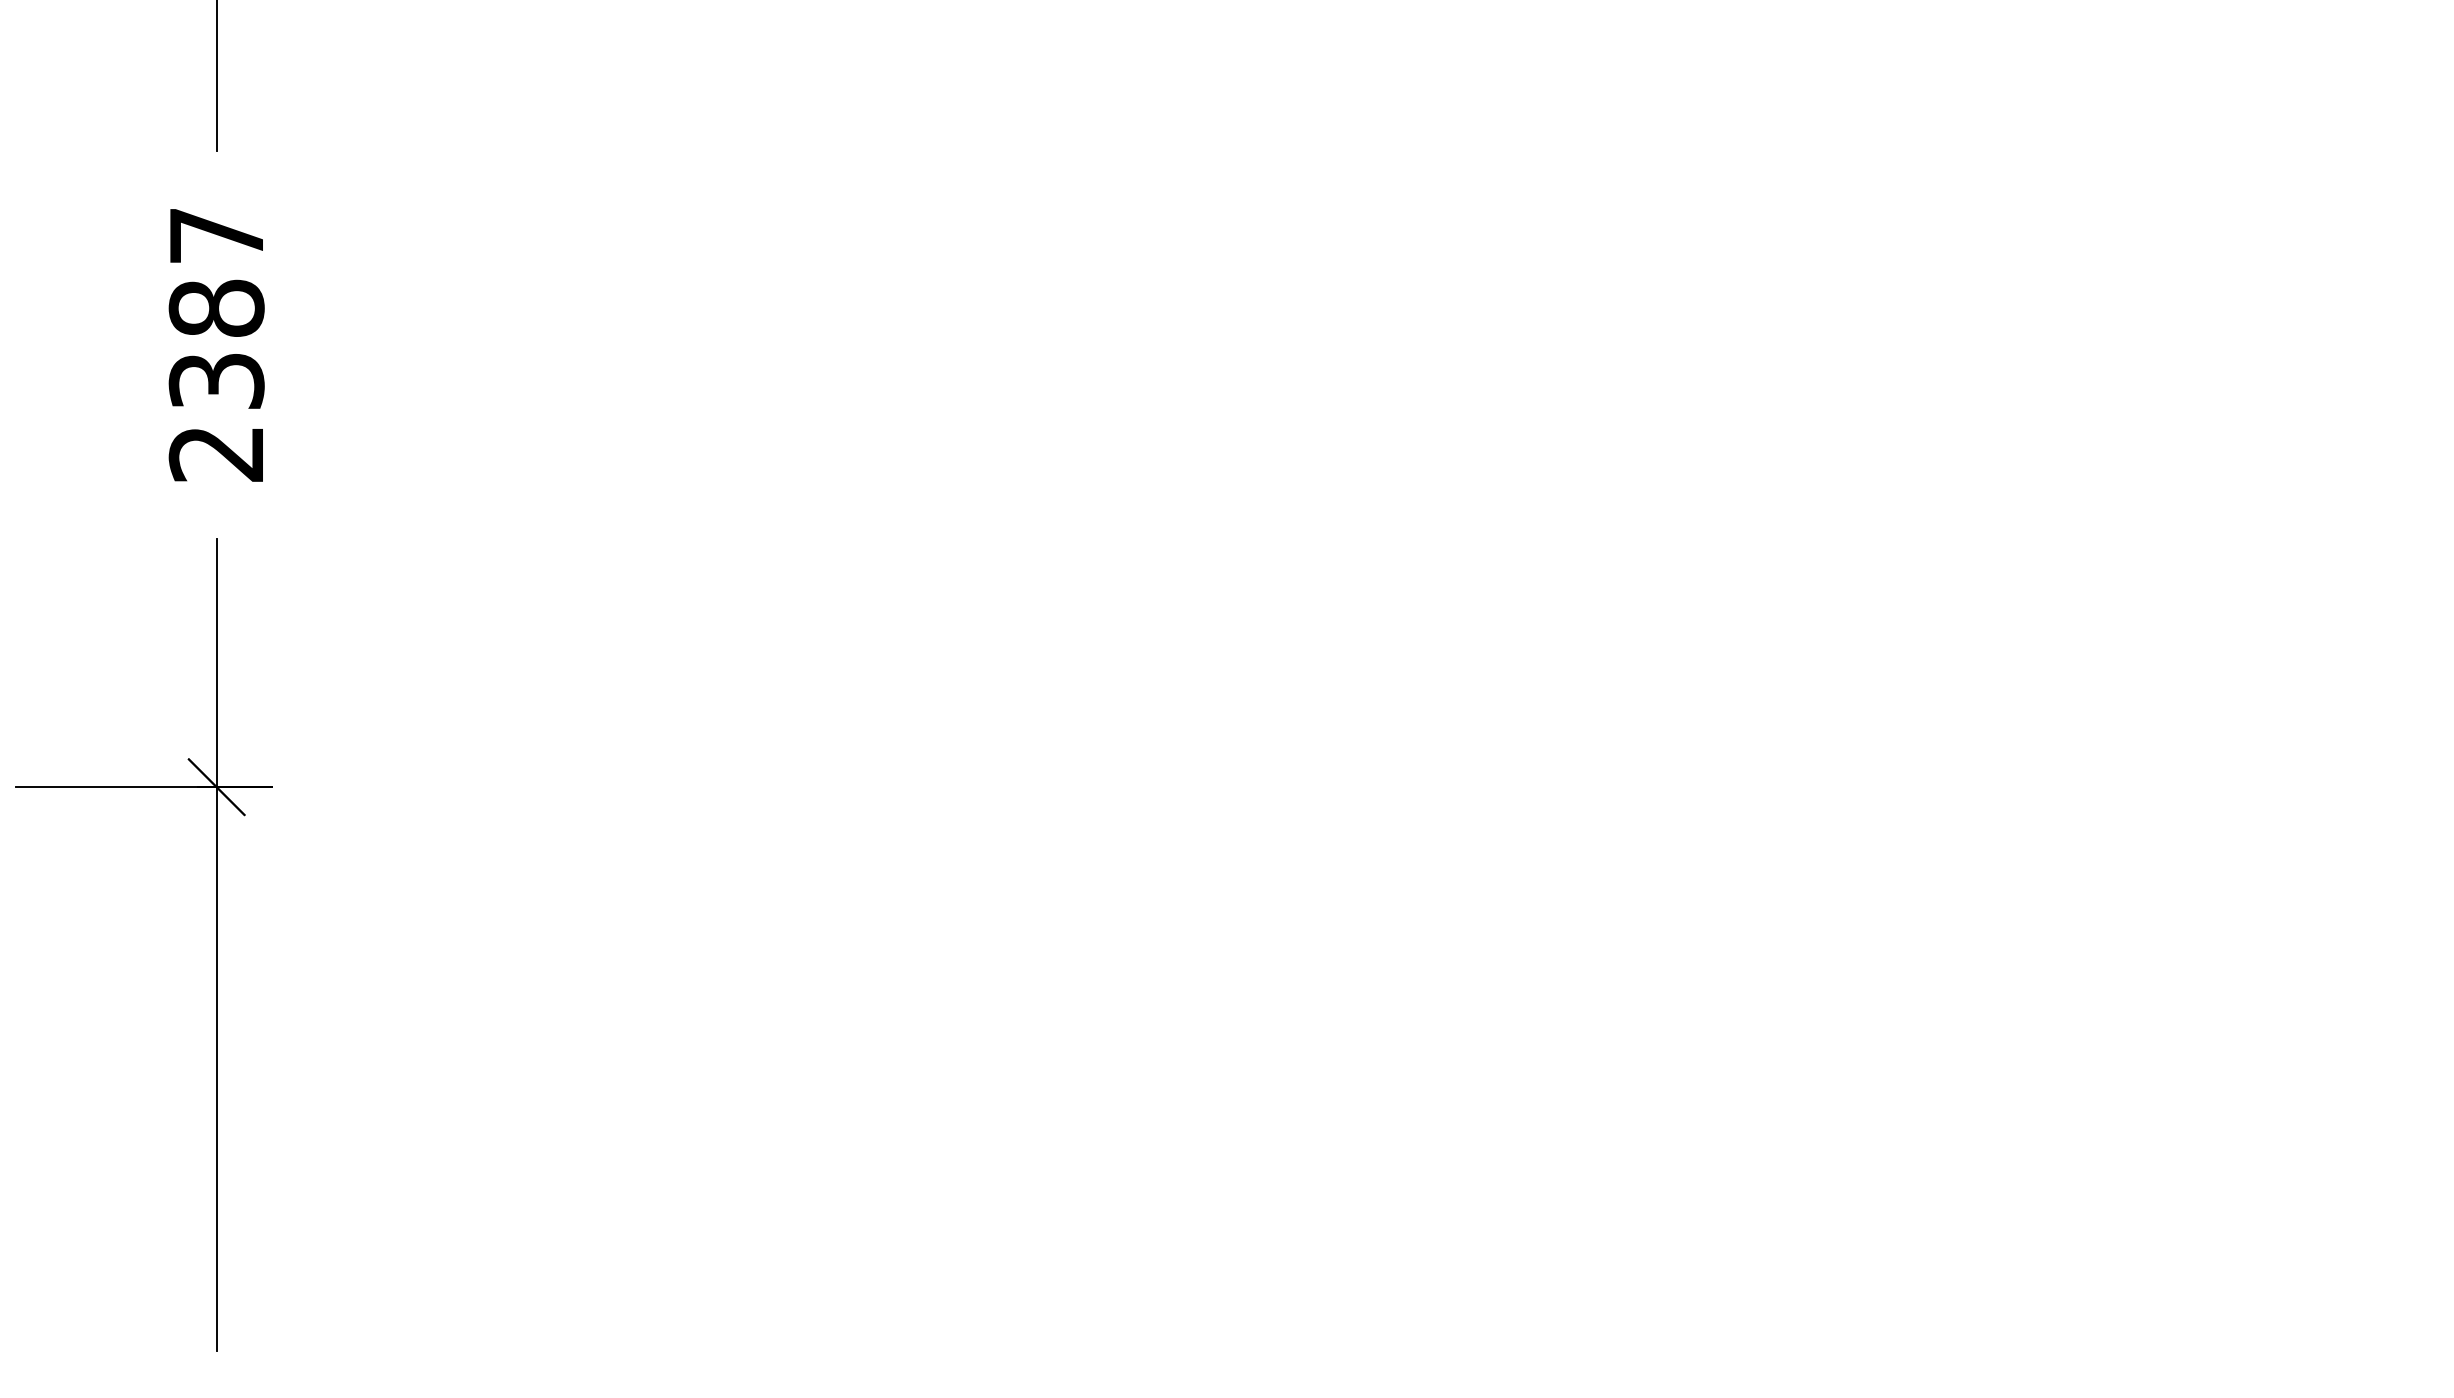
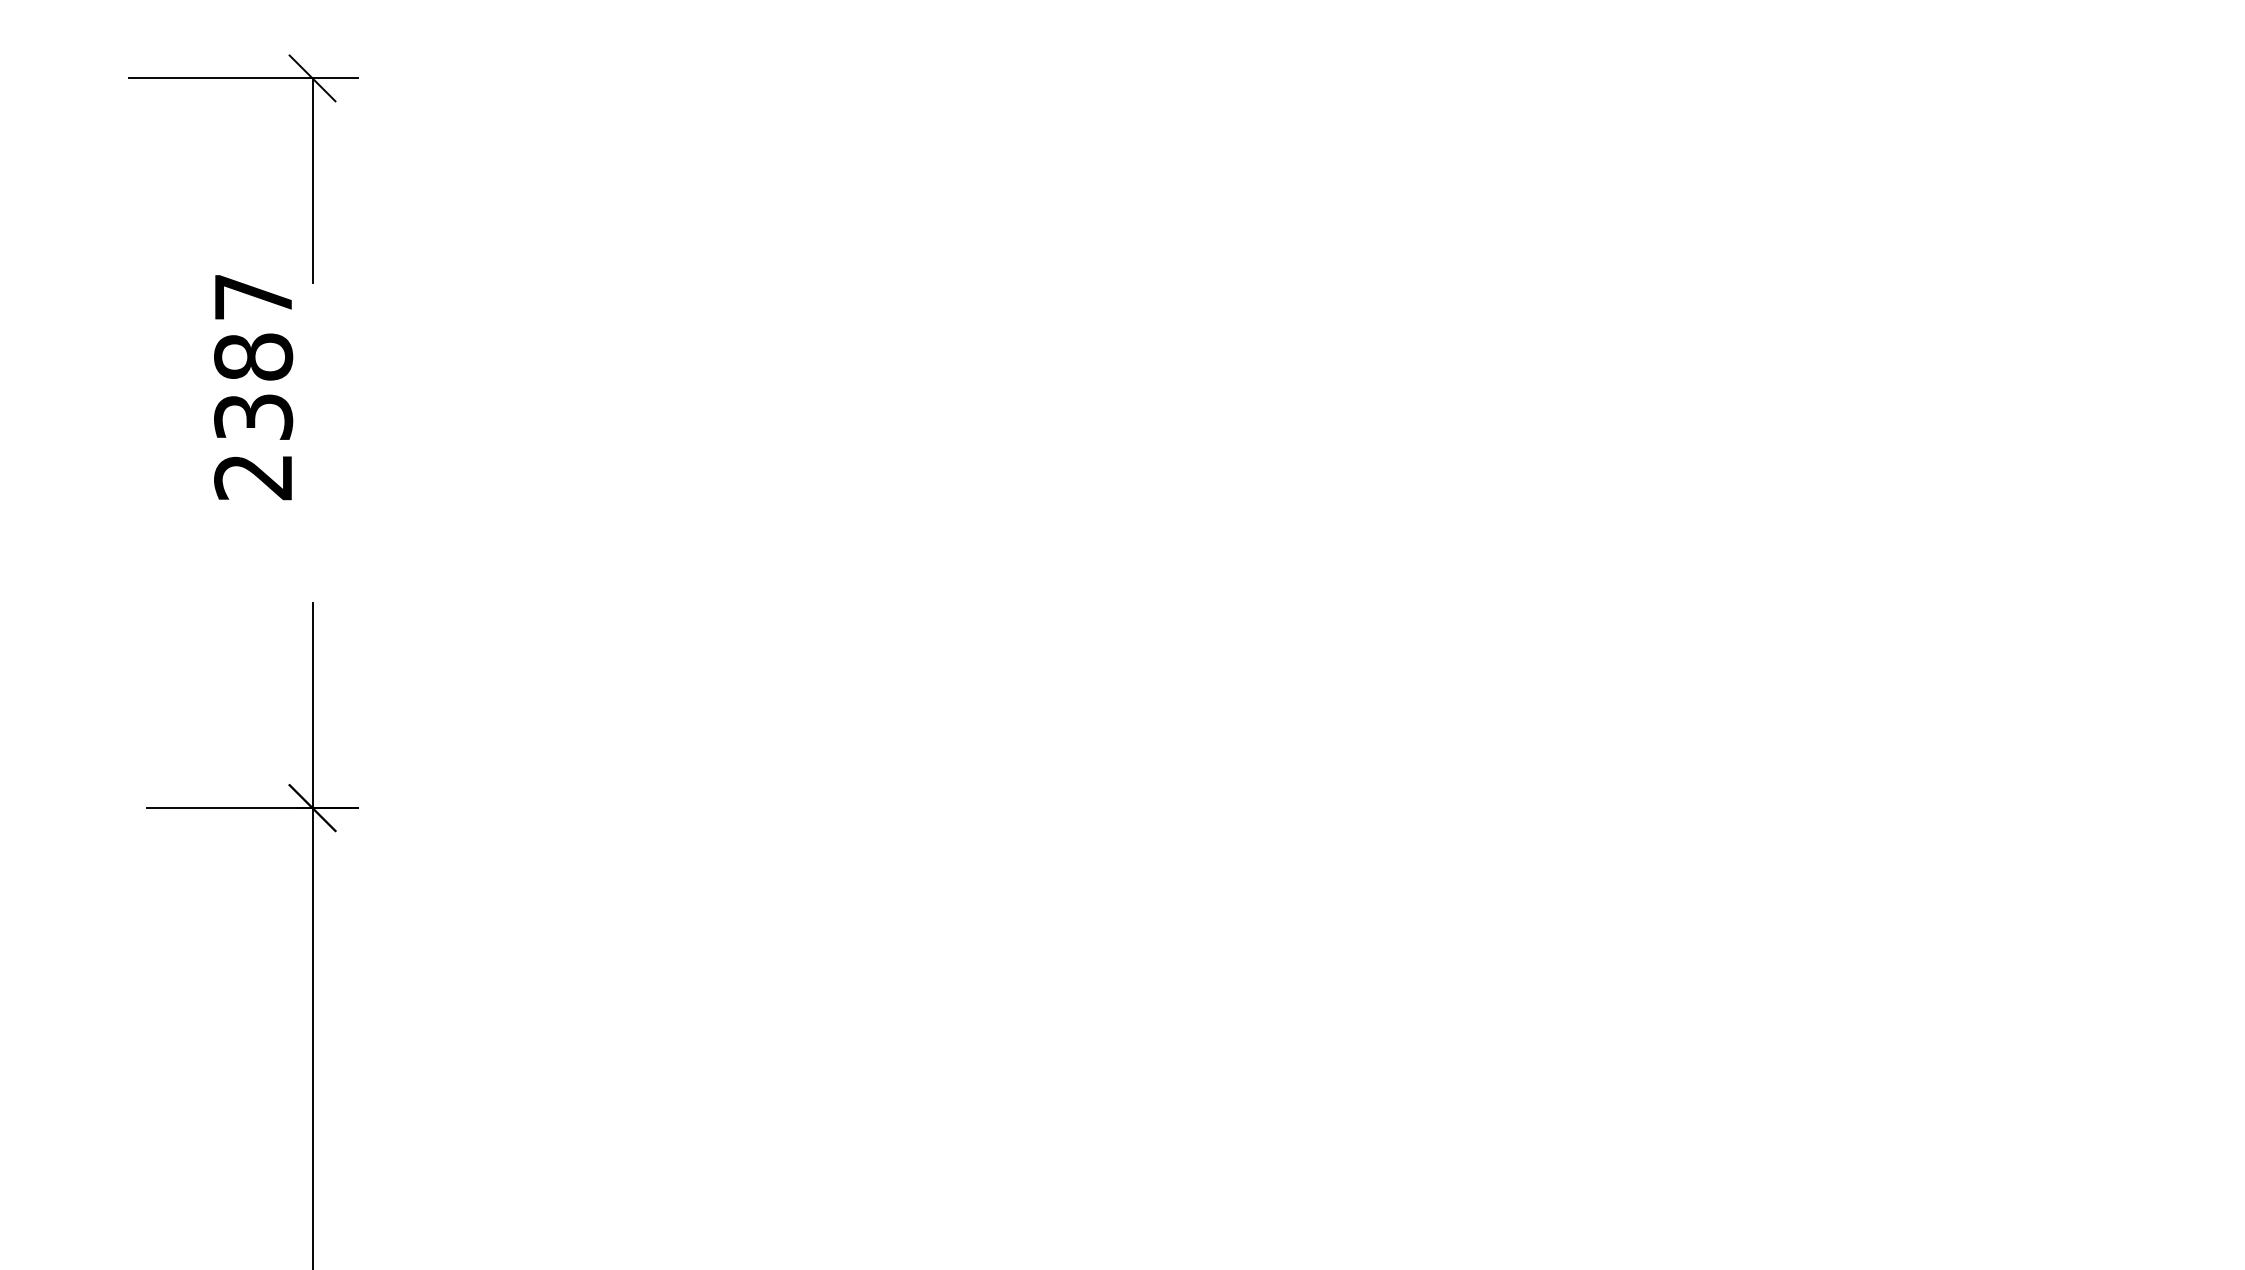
text: (216, 345) -> (253, 387), moved

